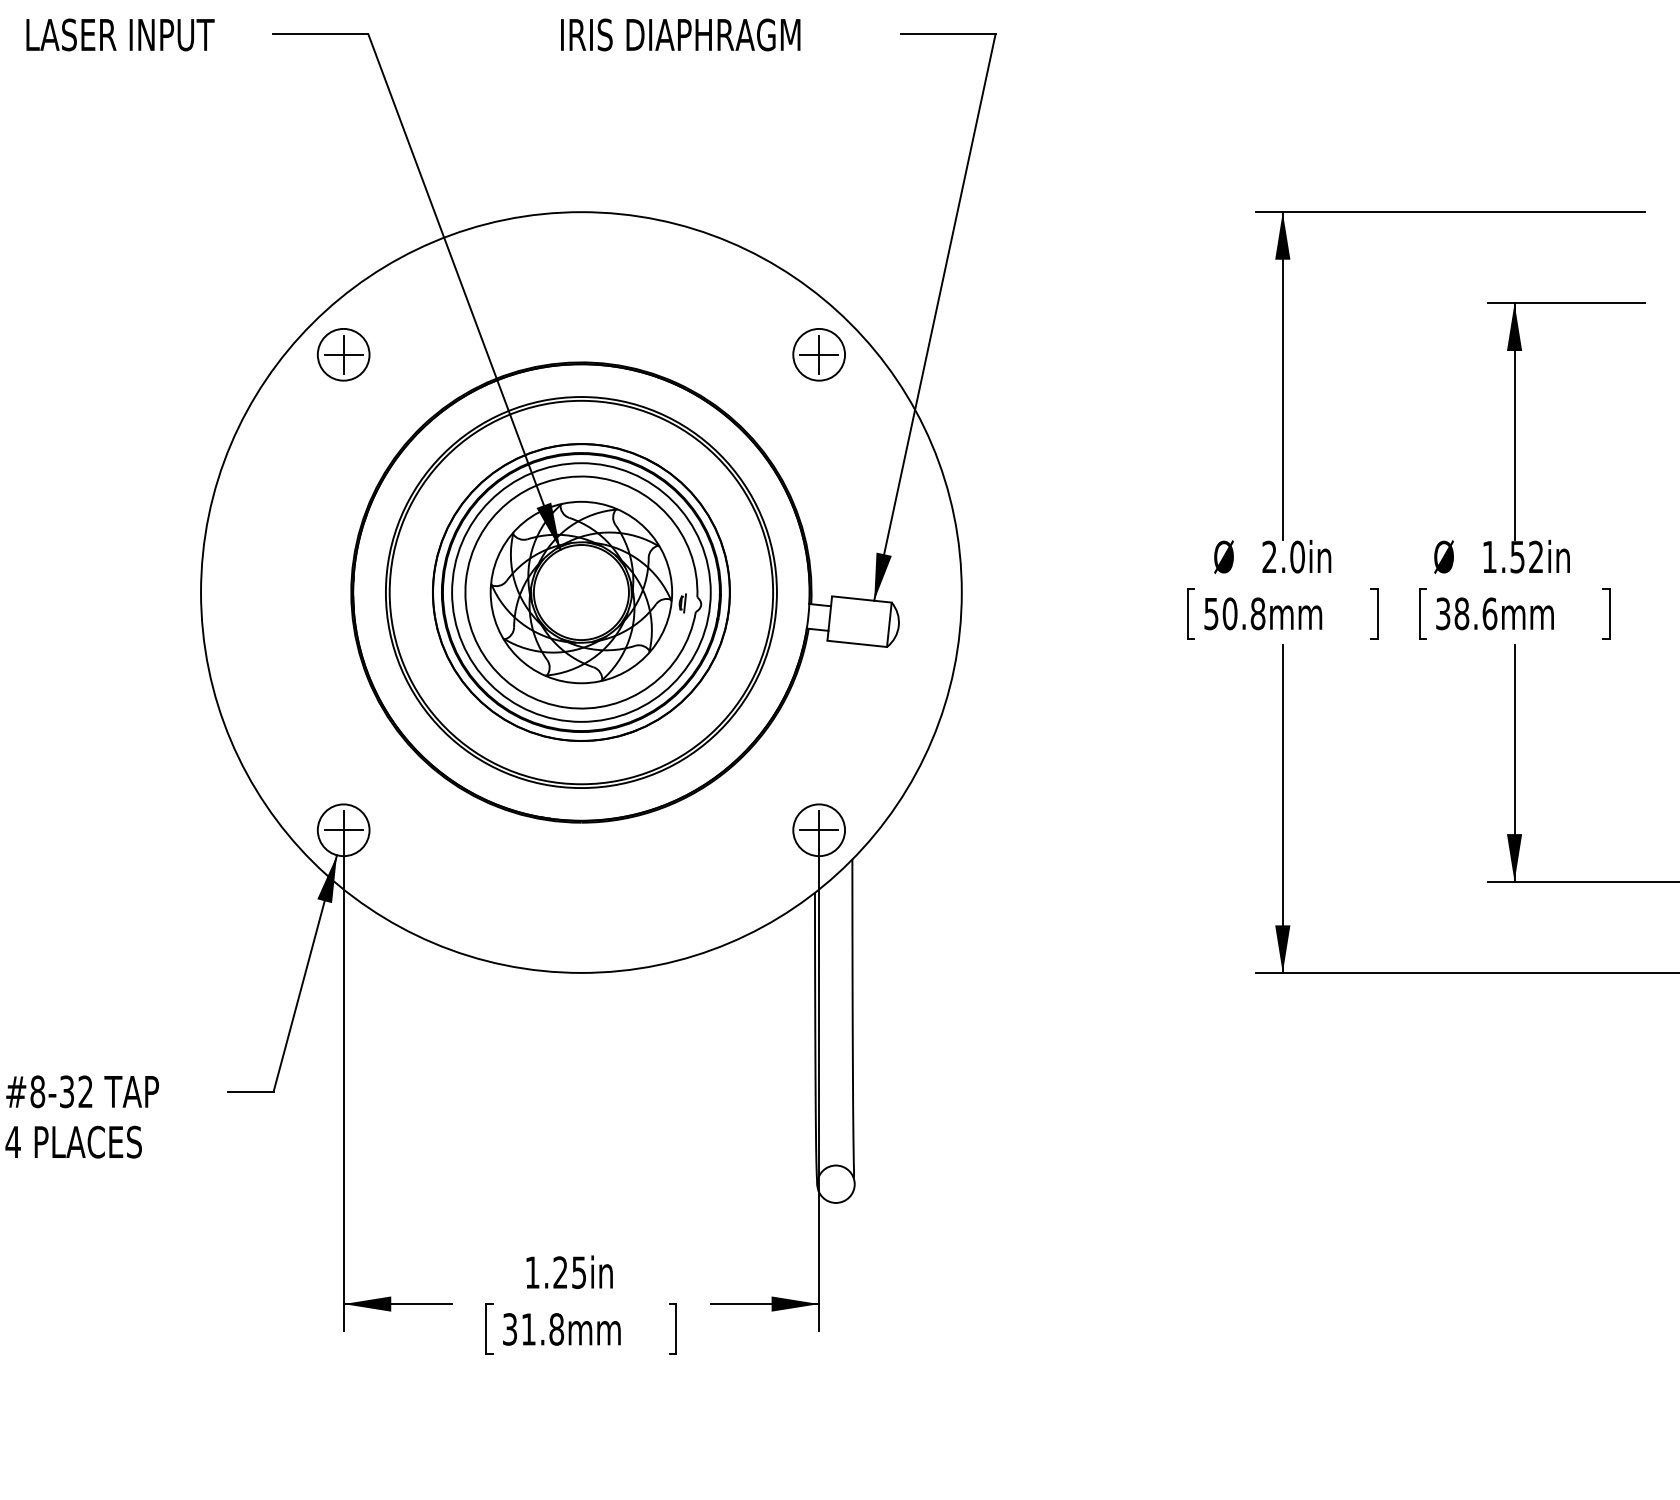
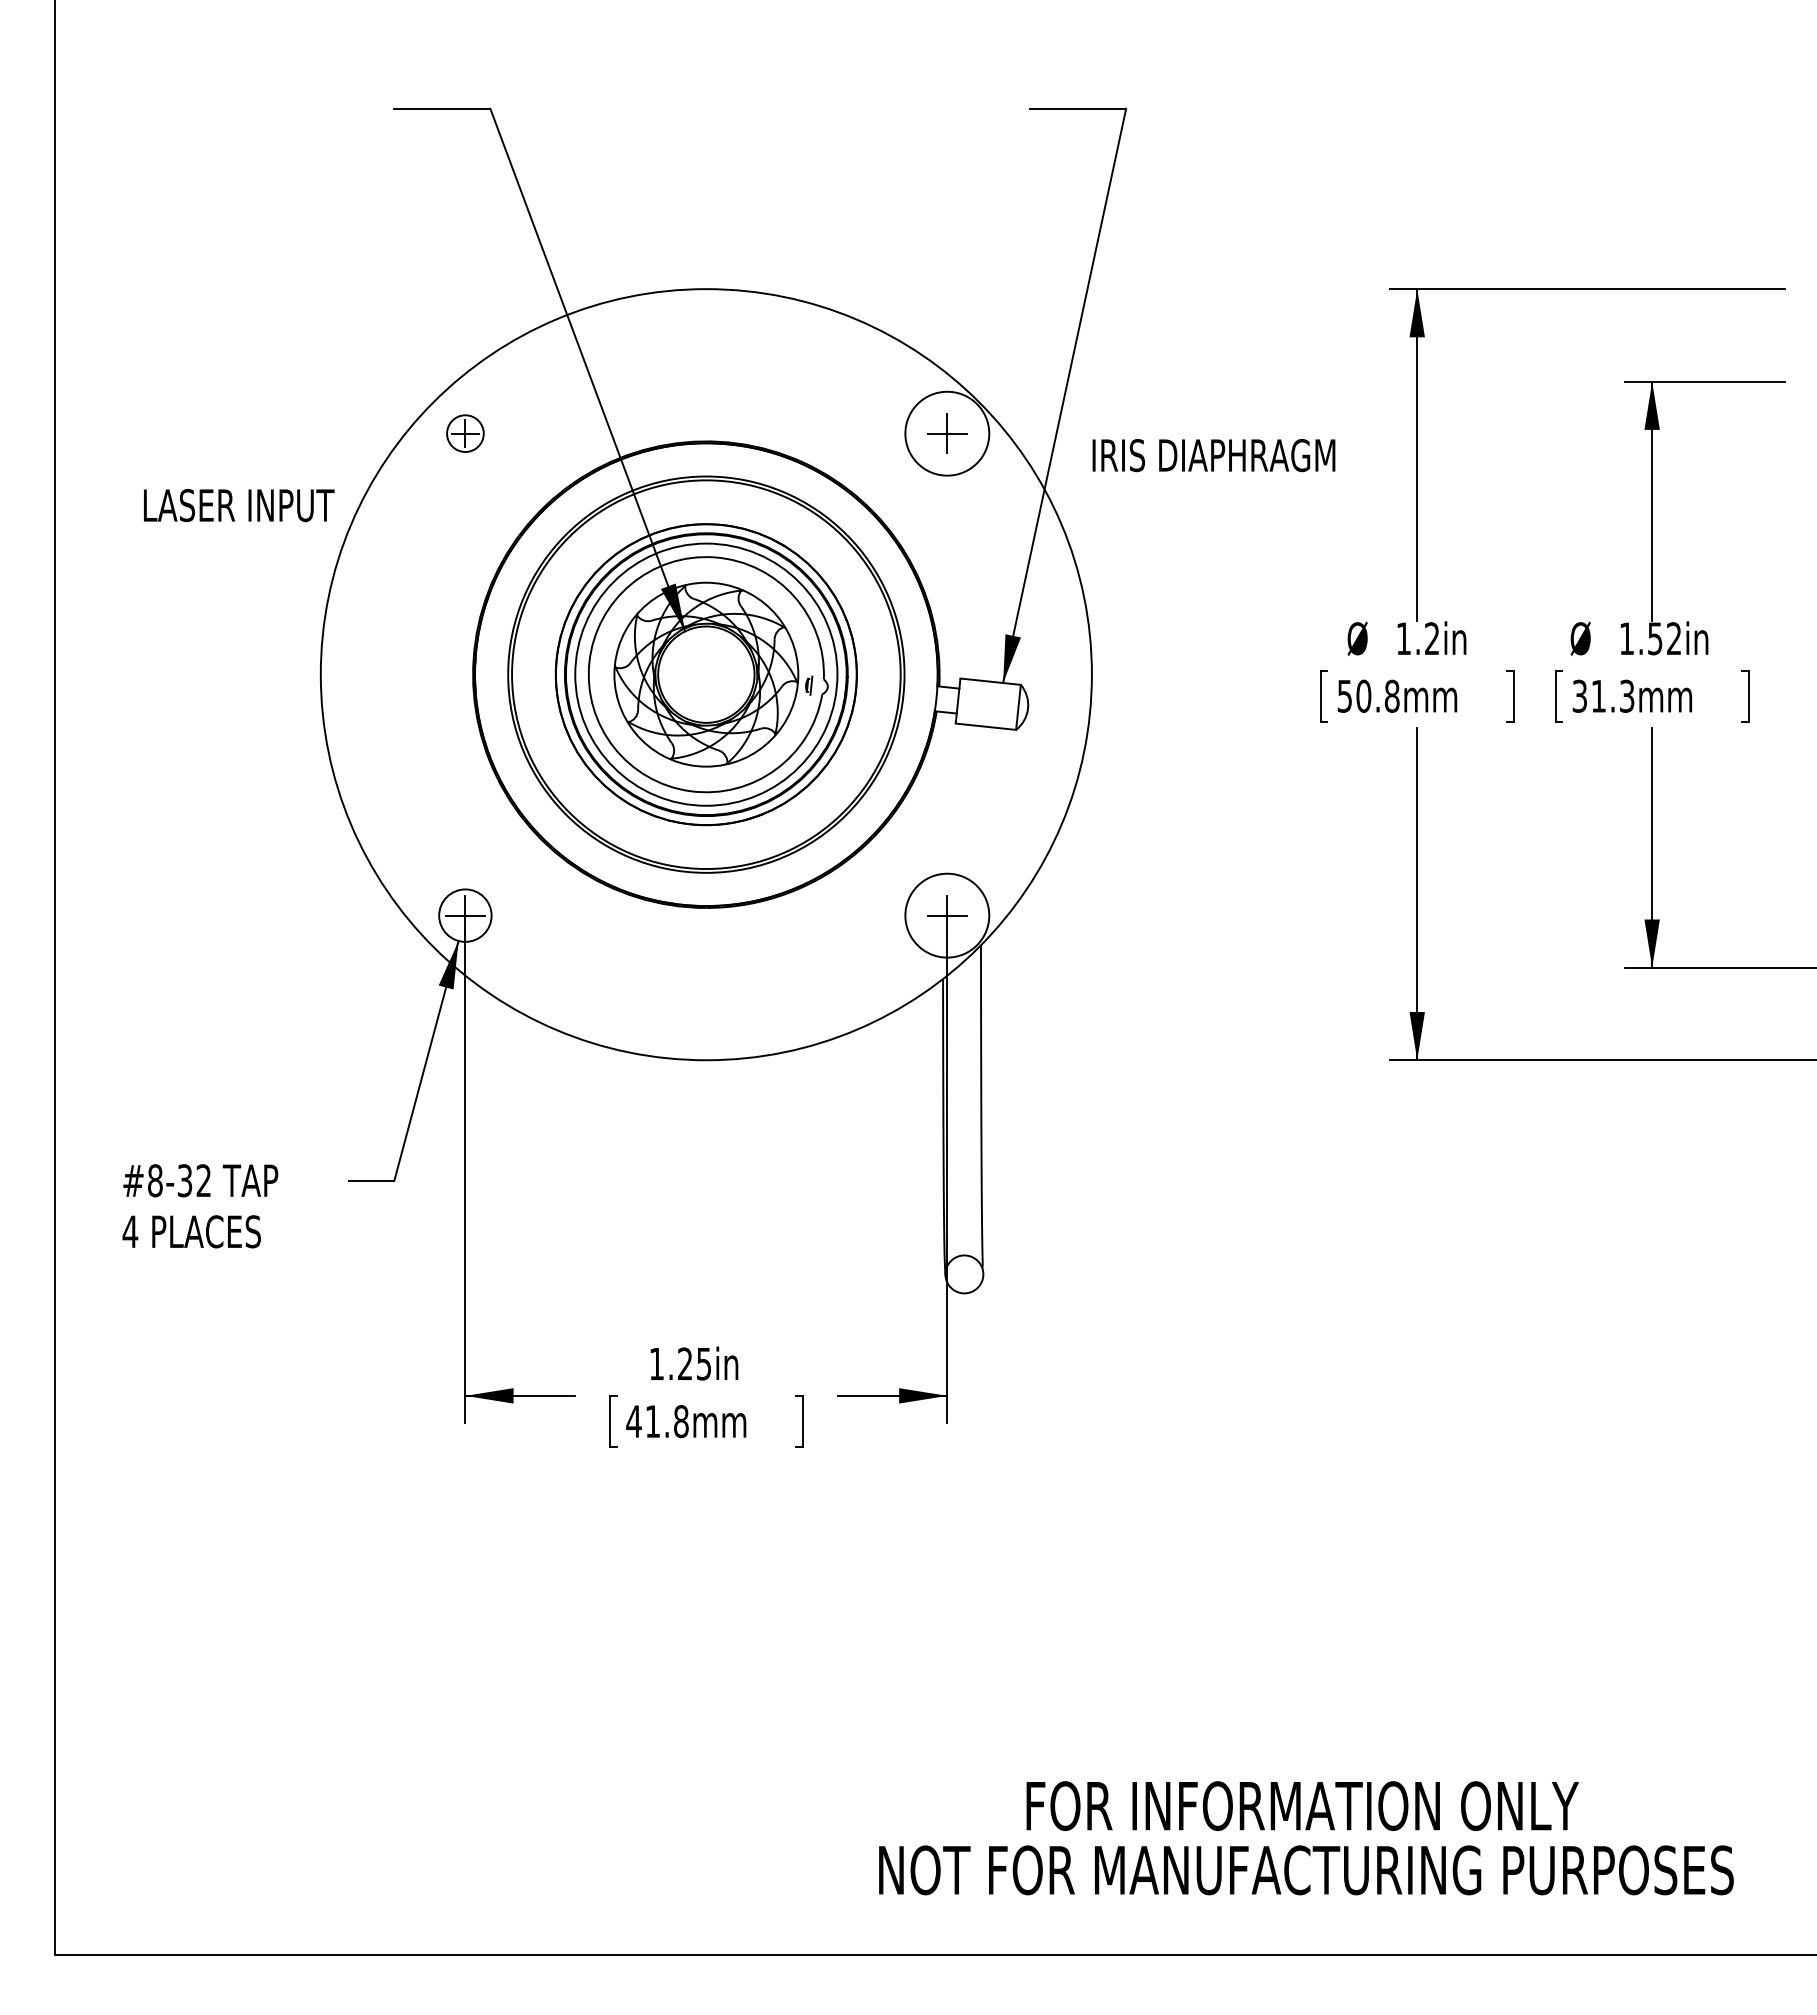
text: (120, 34) -> (239, 505), moved
text: (680, 34) -> (1213, 455), moved
part: (343, 354) -> (465, 433), size x0.7
circle: (819, 354) -> (947, 433), size x1.6
text: (1283, 556) -> (1417, 638), 2.0in -> 1.2in
text: (1475, 613) -> (1612, 695), 38.6mm -> 31.3mm
circle: (819, 830) -> (947, 915), size x1.6
text: (509, 1329) -> (633, 1421), 31.8mm -> 41.8mm

